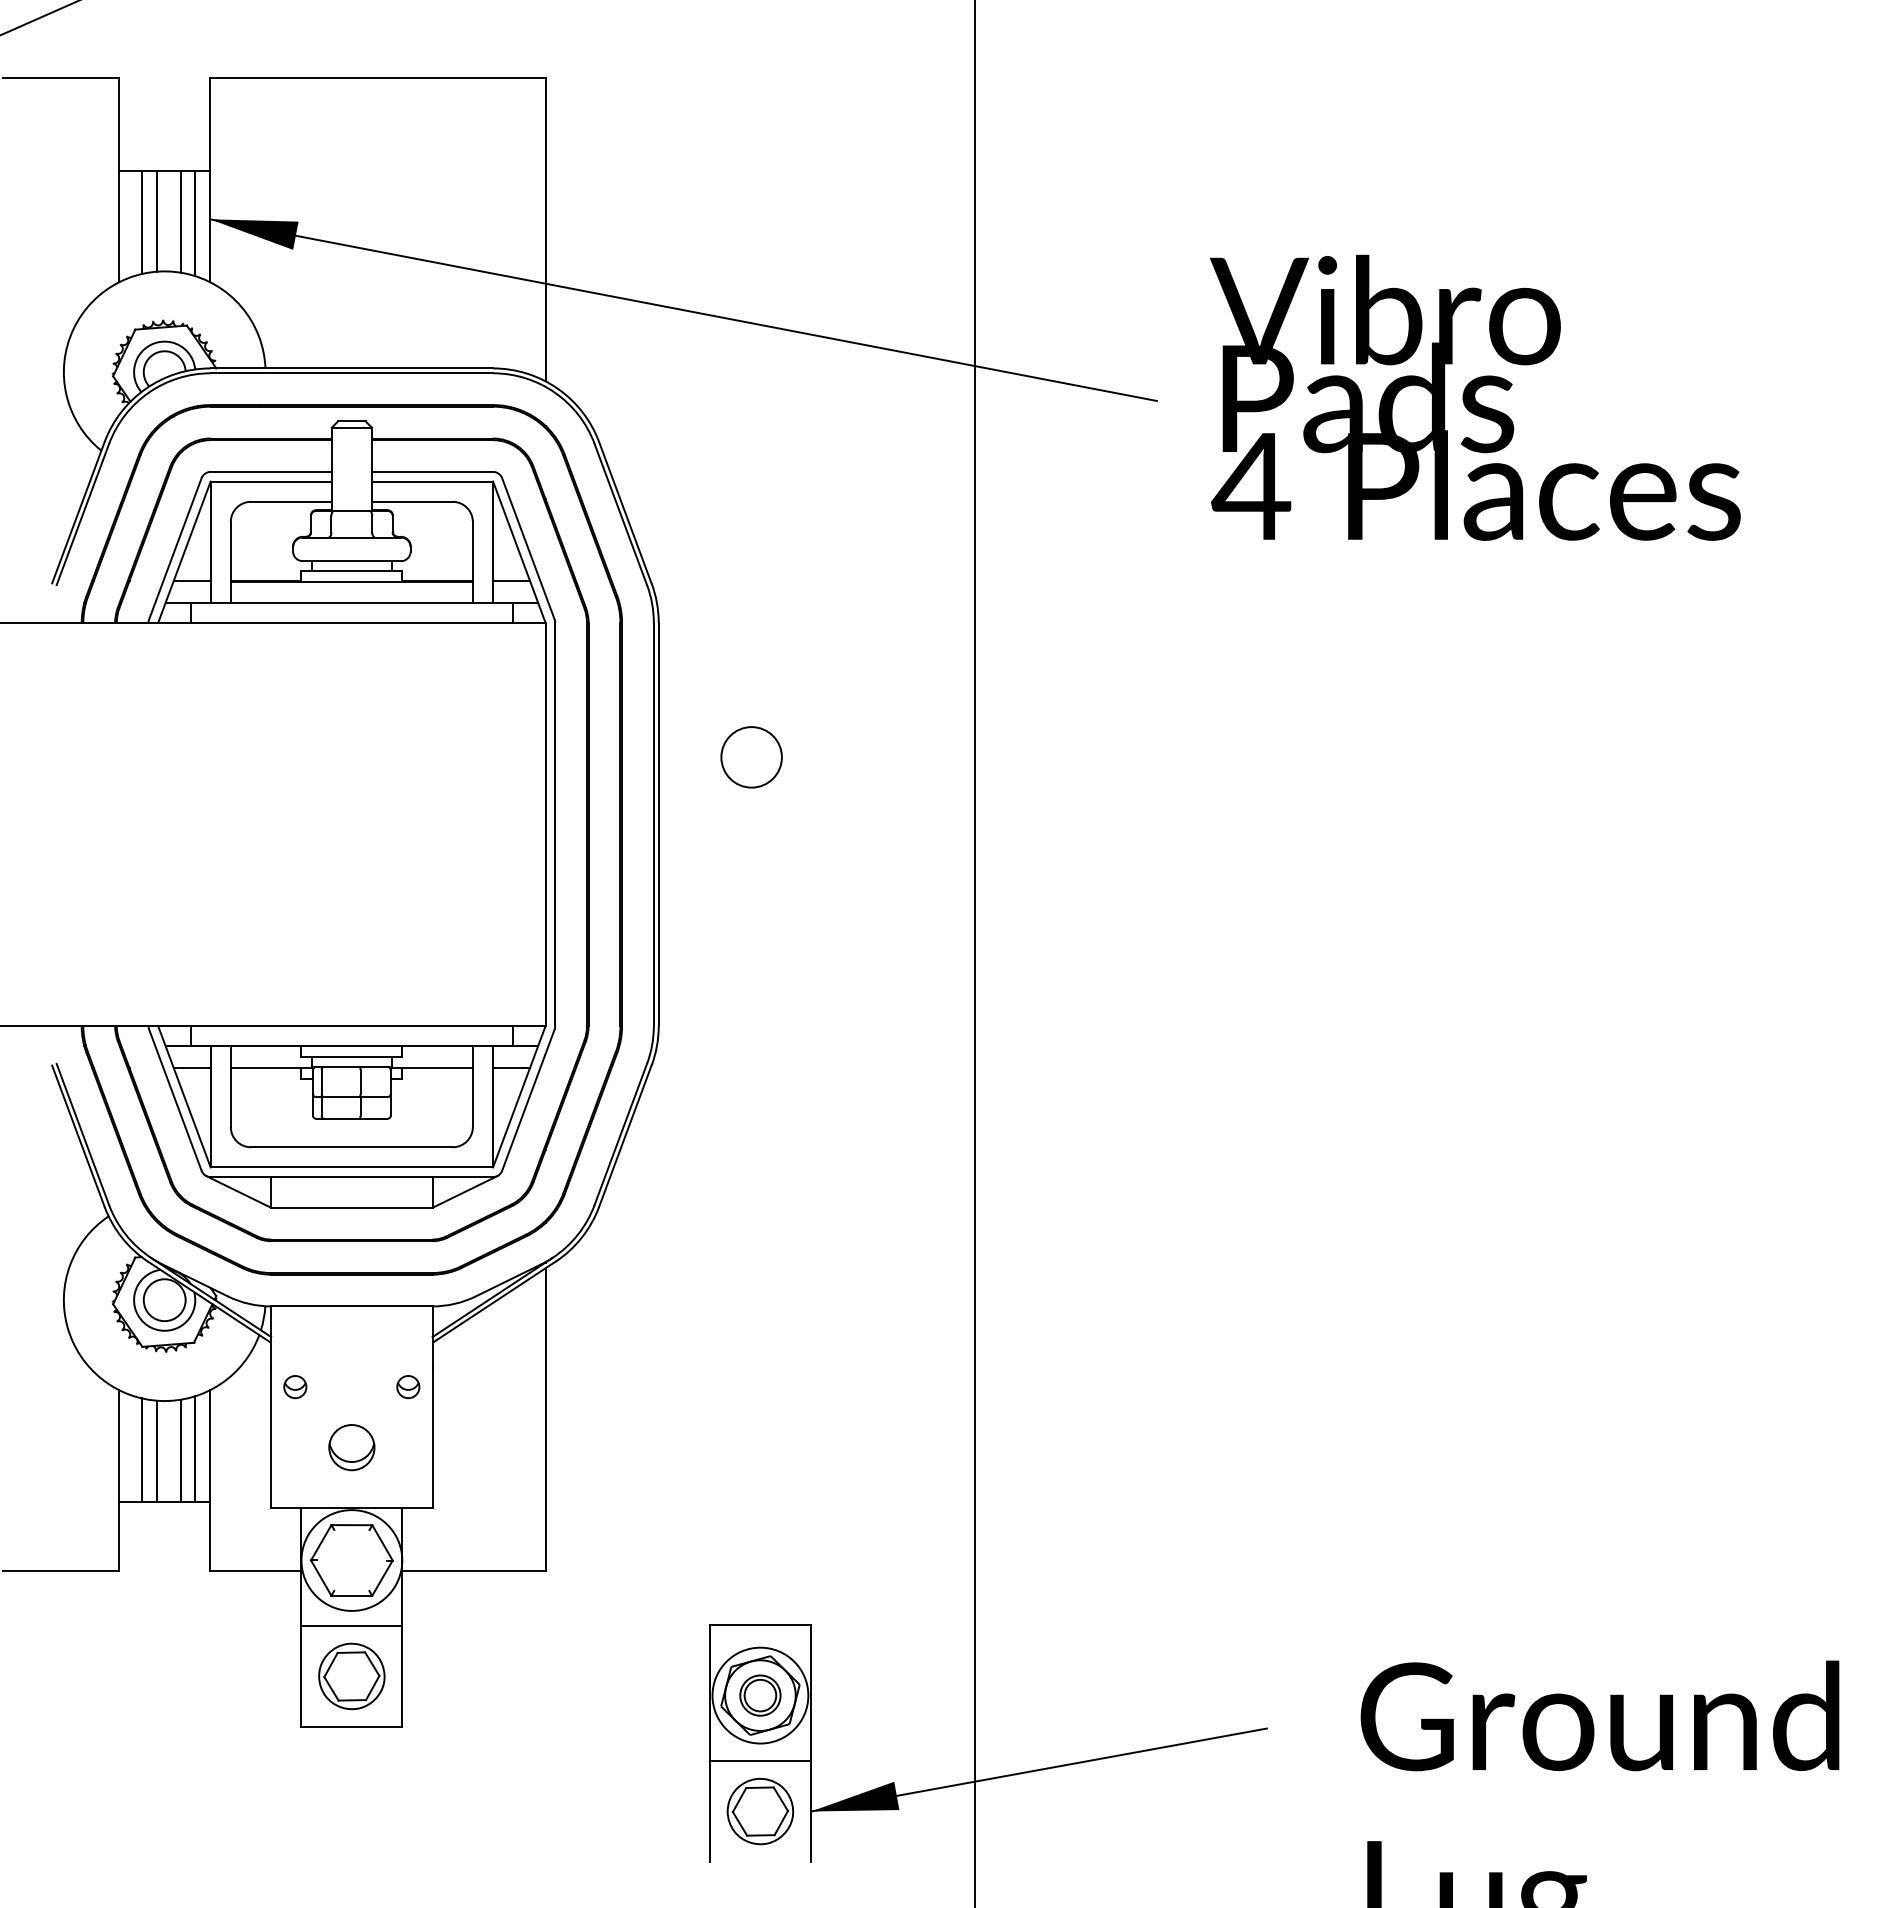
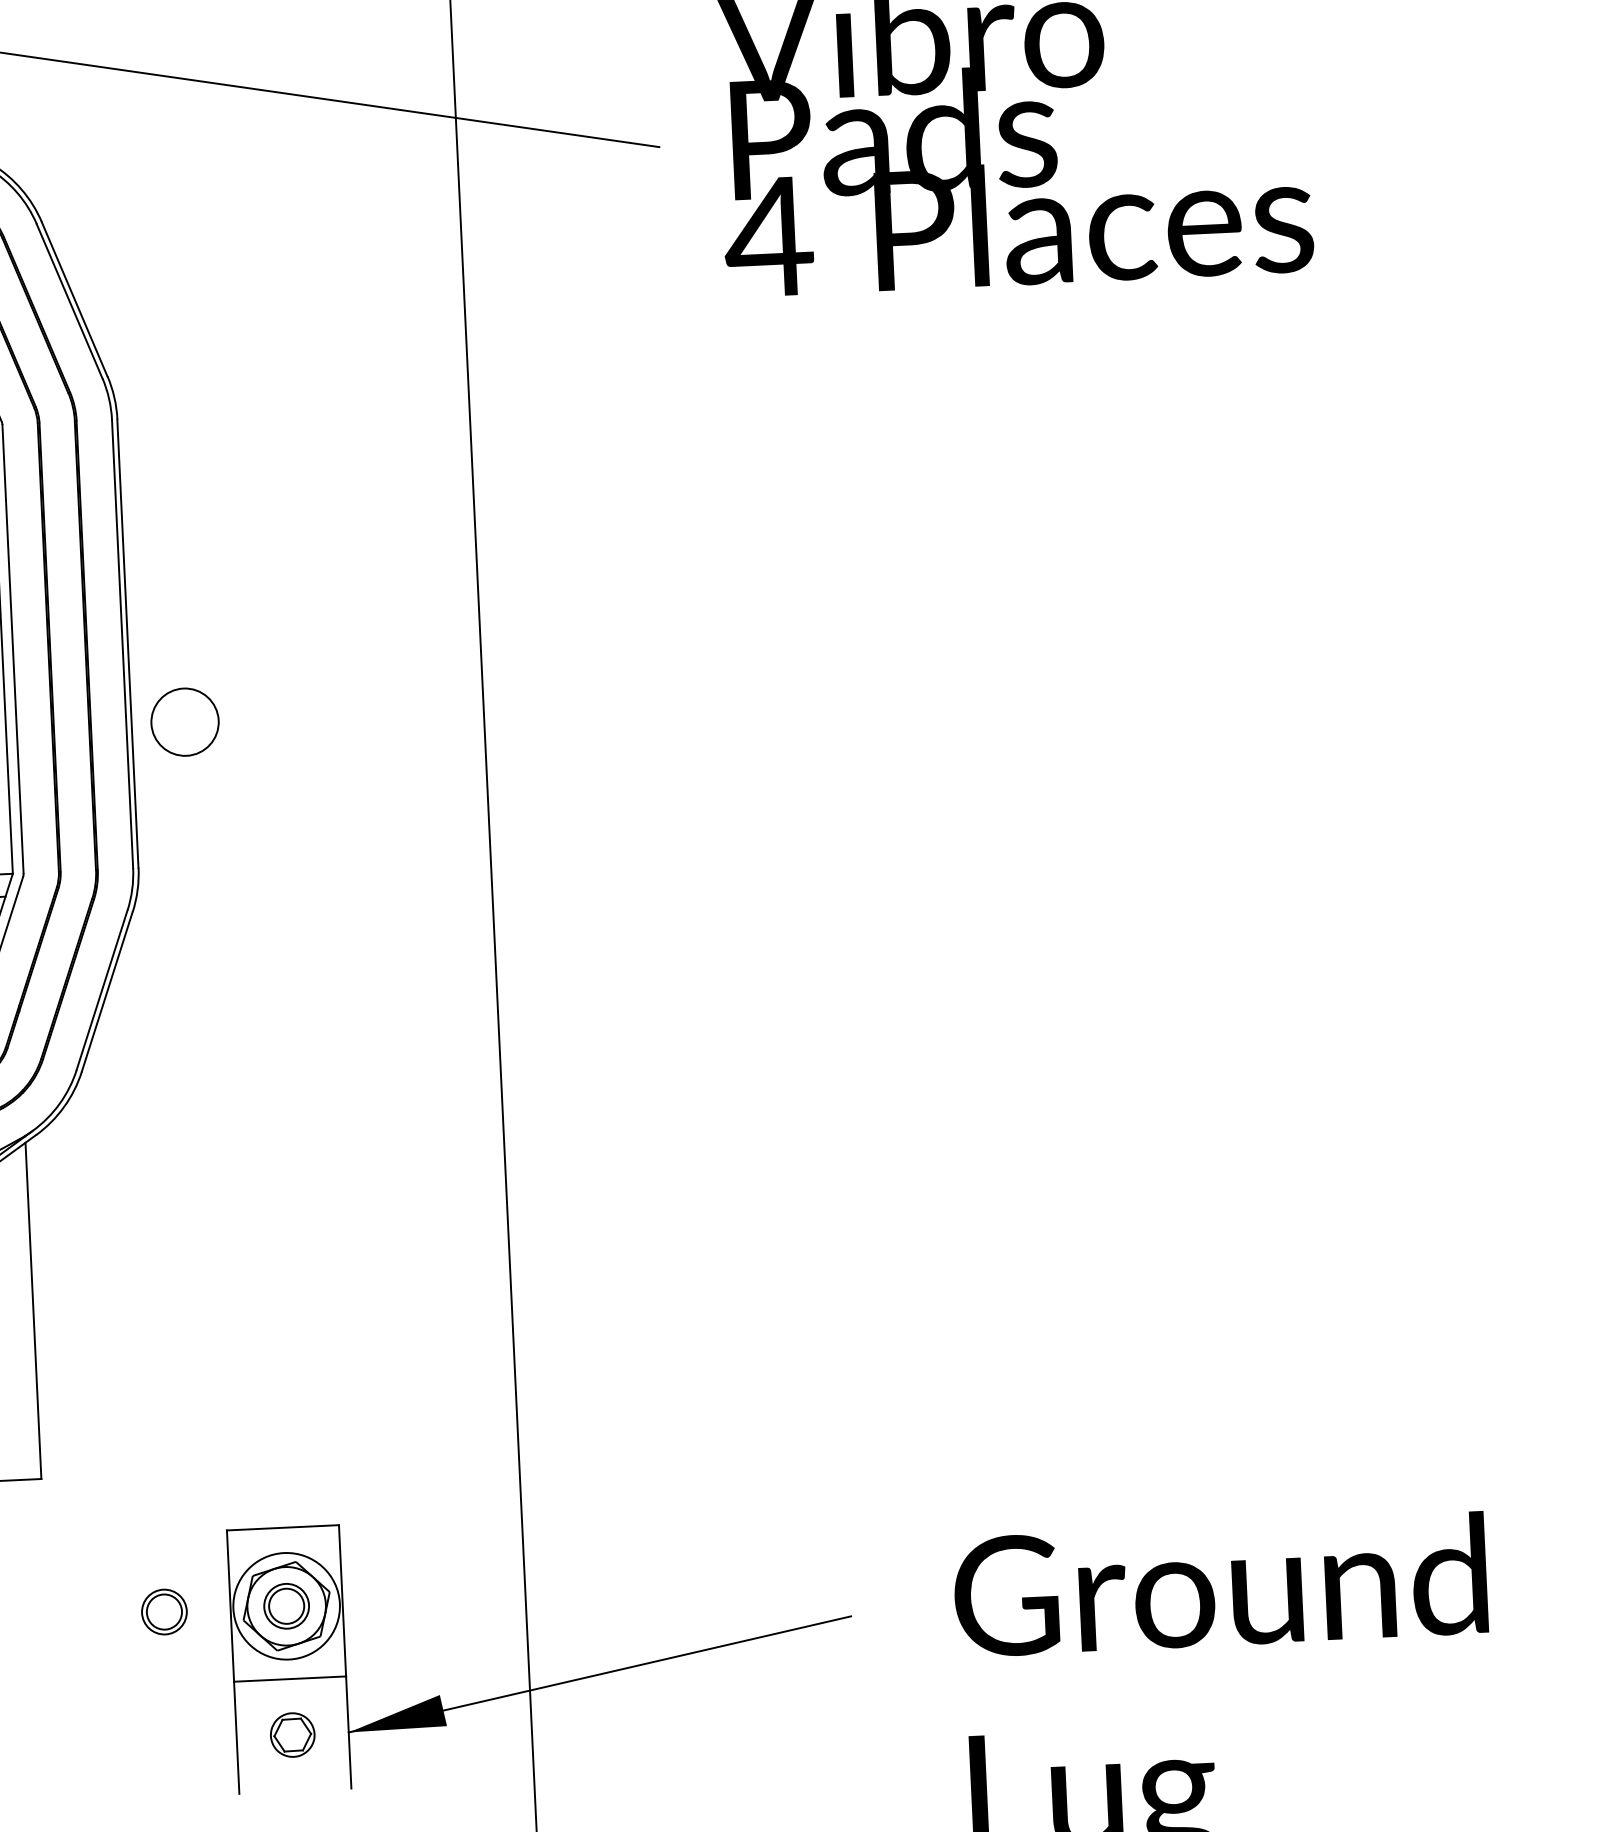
circle: (751, 757) -> (184, 722), moved
part: (650, 1695) -> (164, 1611), added
part: (760, 1811) -> (292, 1735), size x0.6

